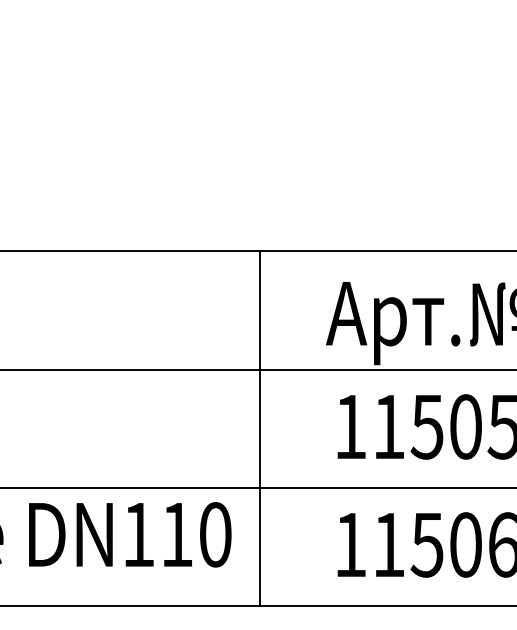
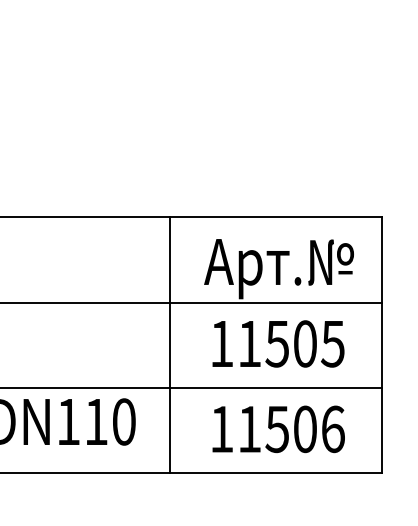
line: (260, 427) -> (169, 344), moved

